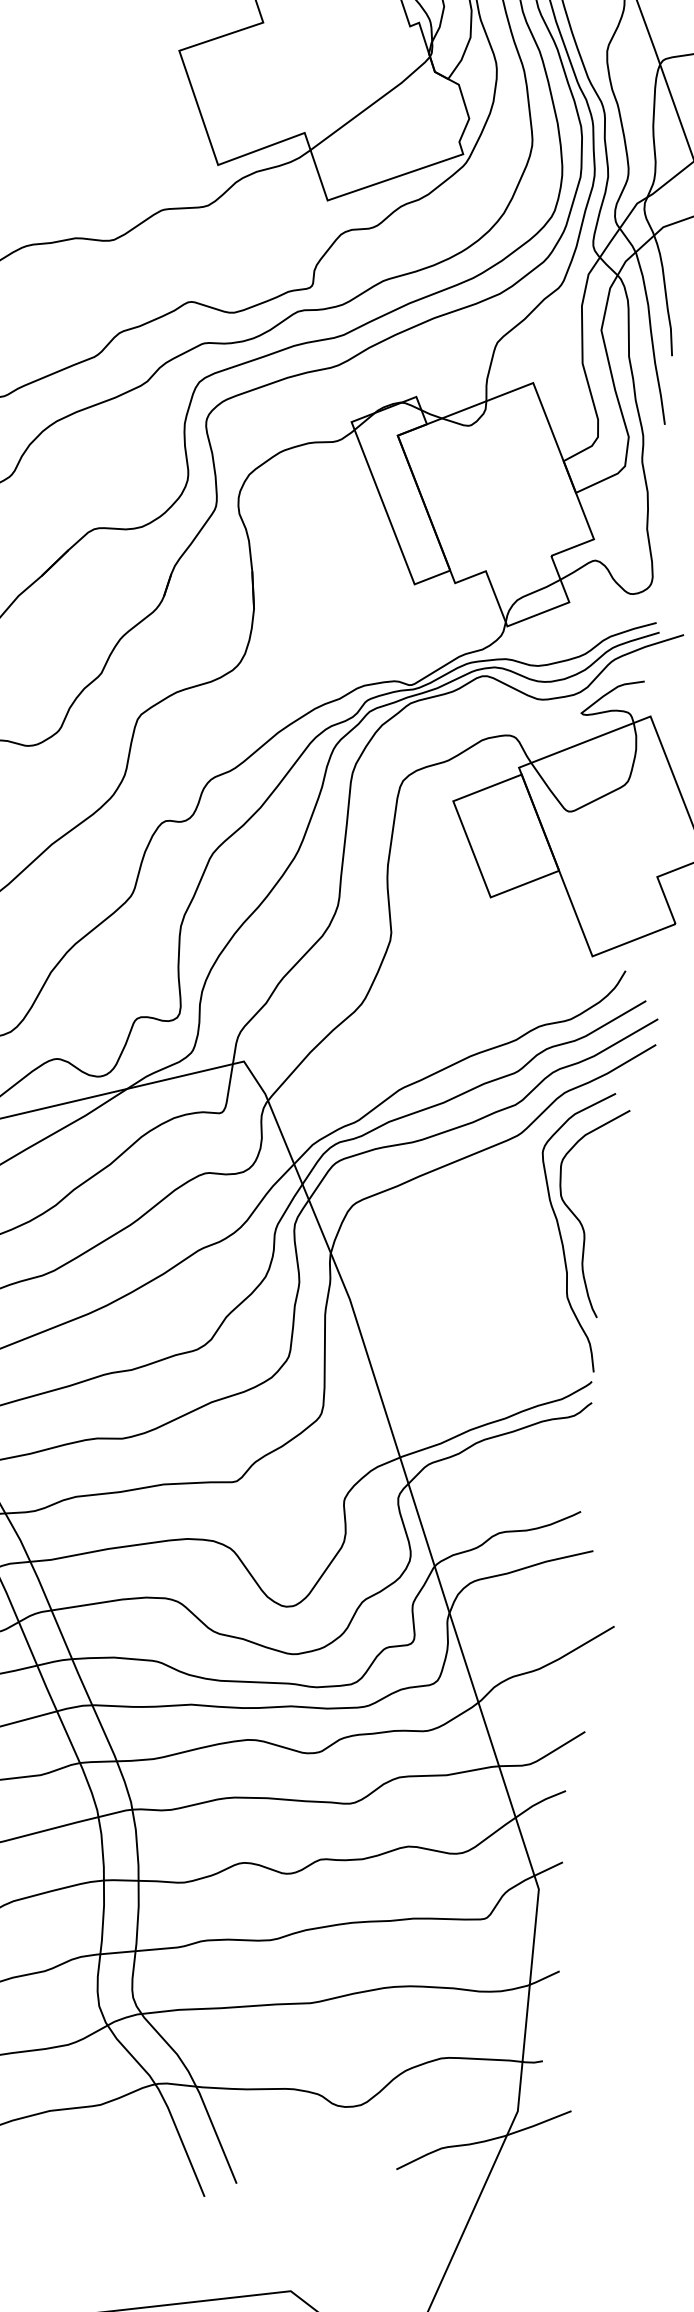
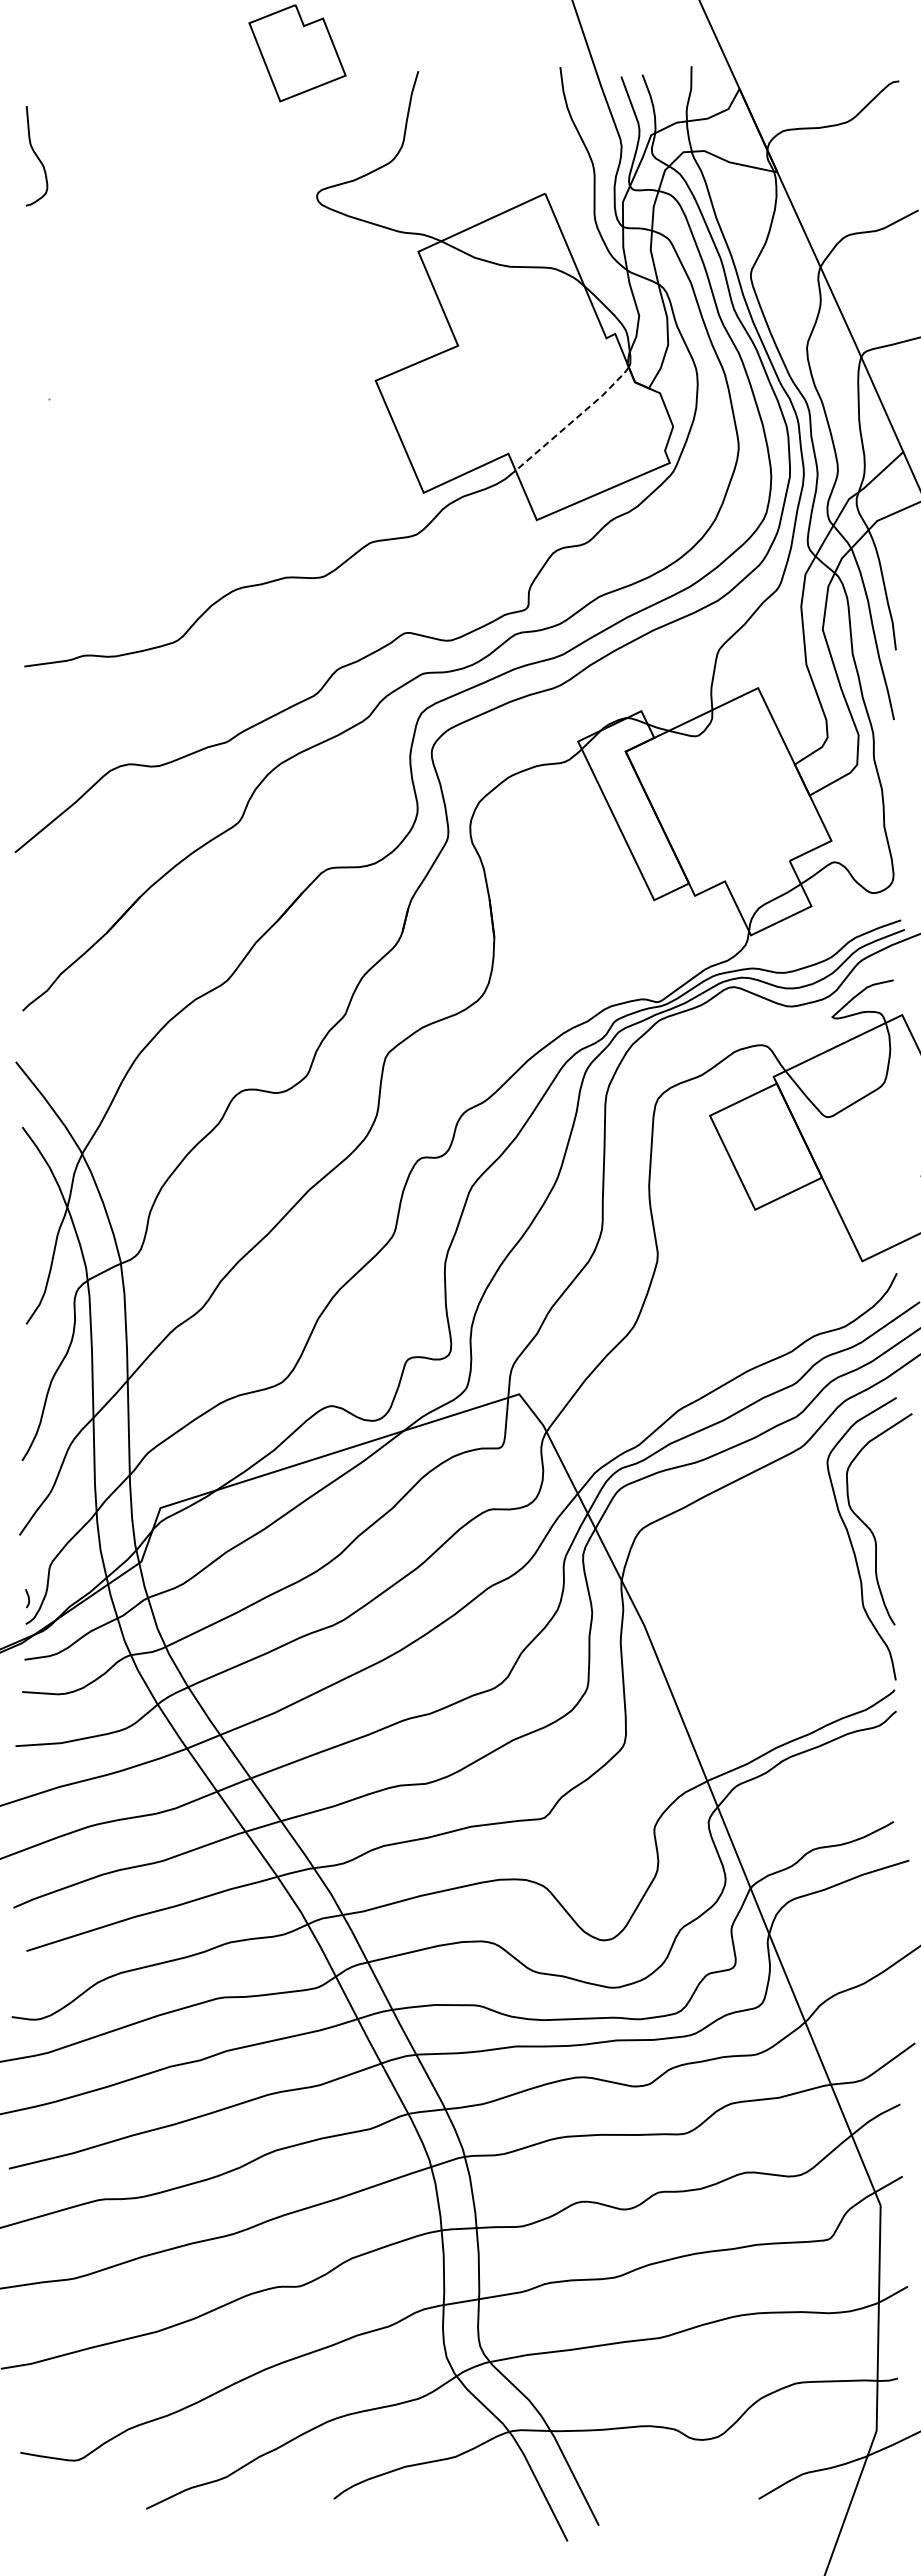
line: (372, 104) -> (574, 419), solid -> dashed

